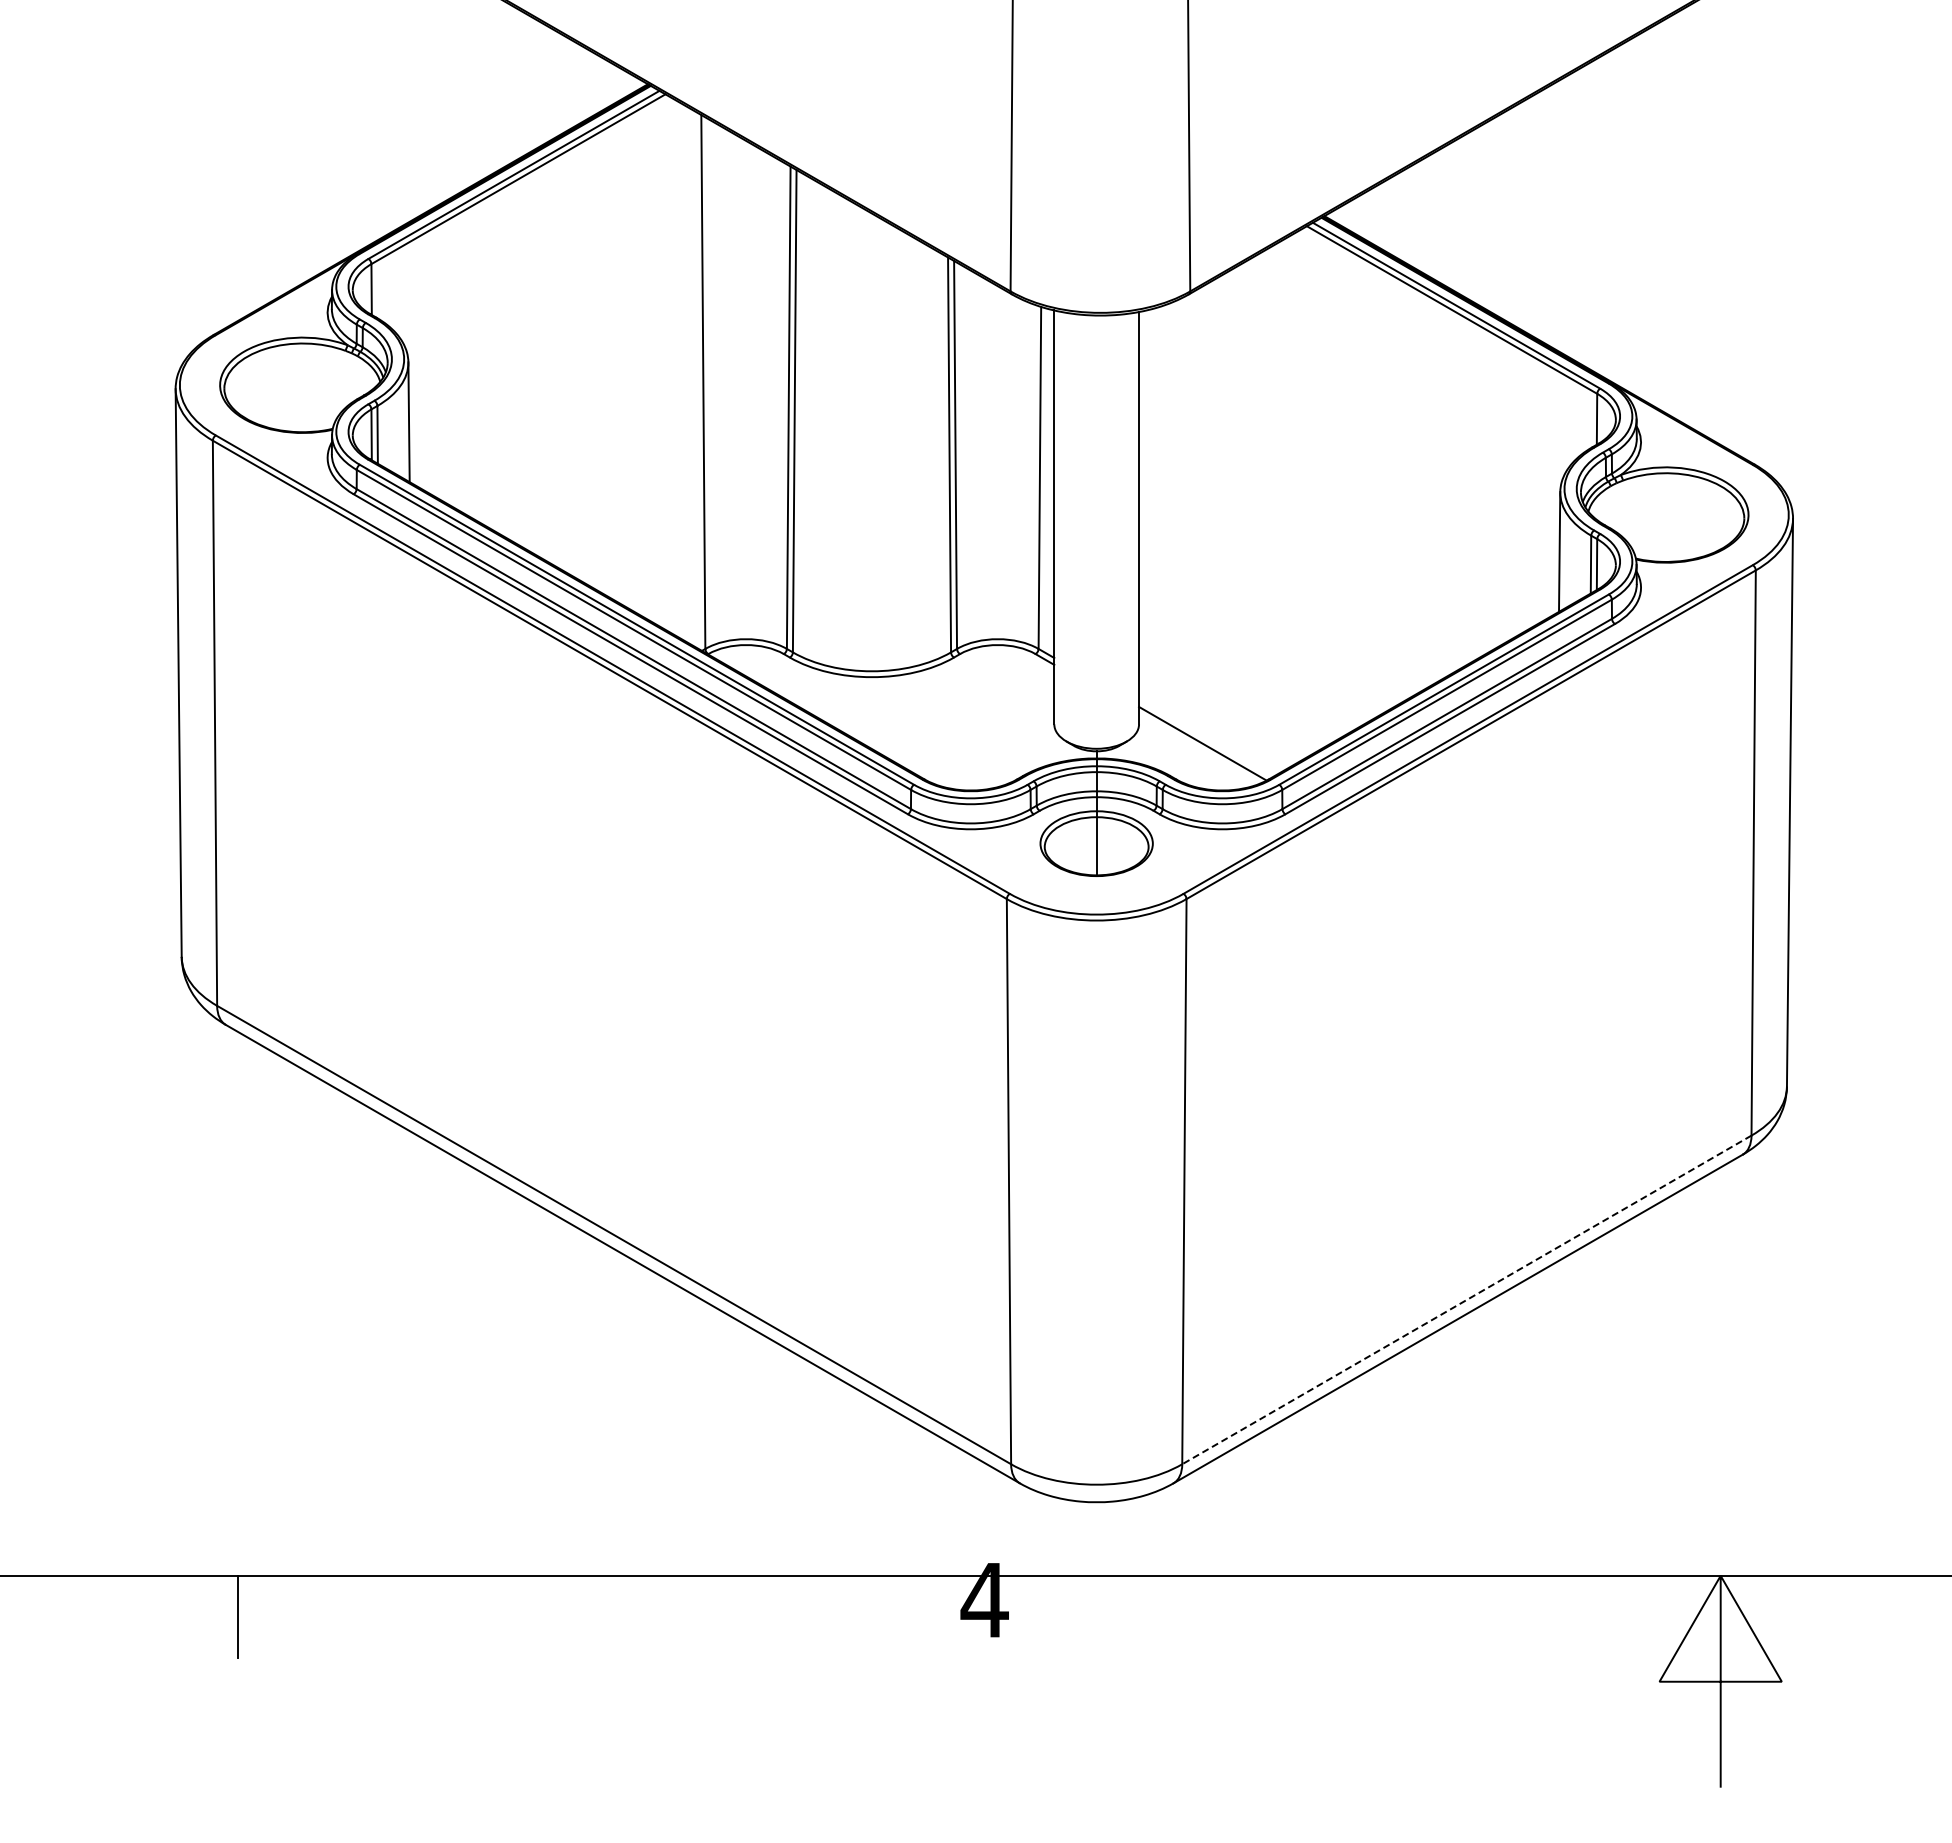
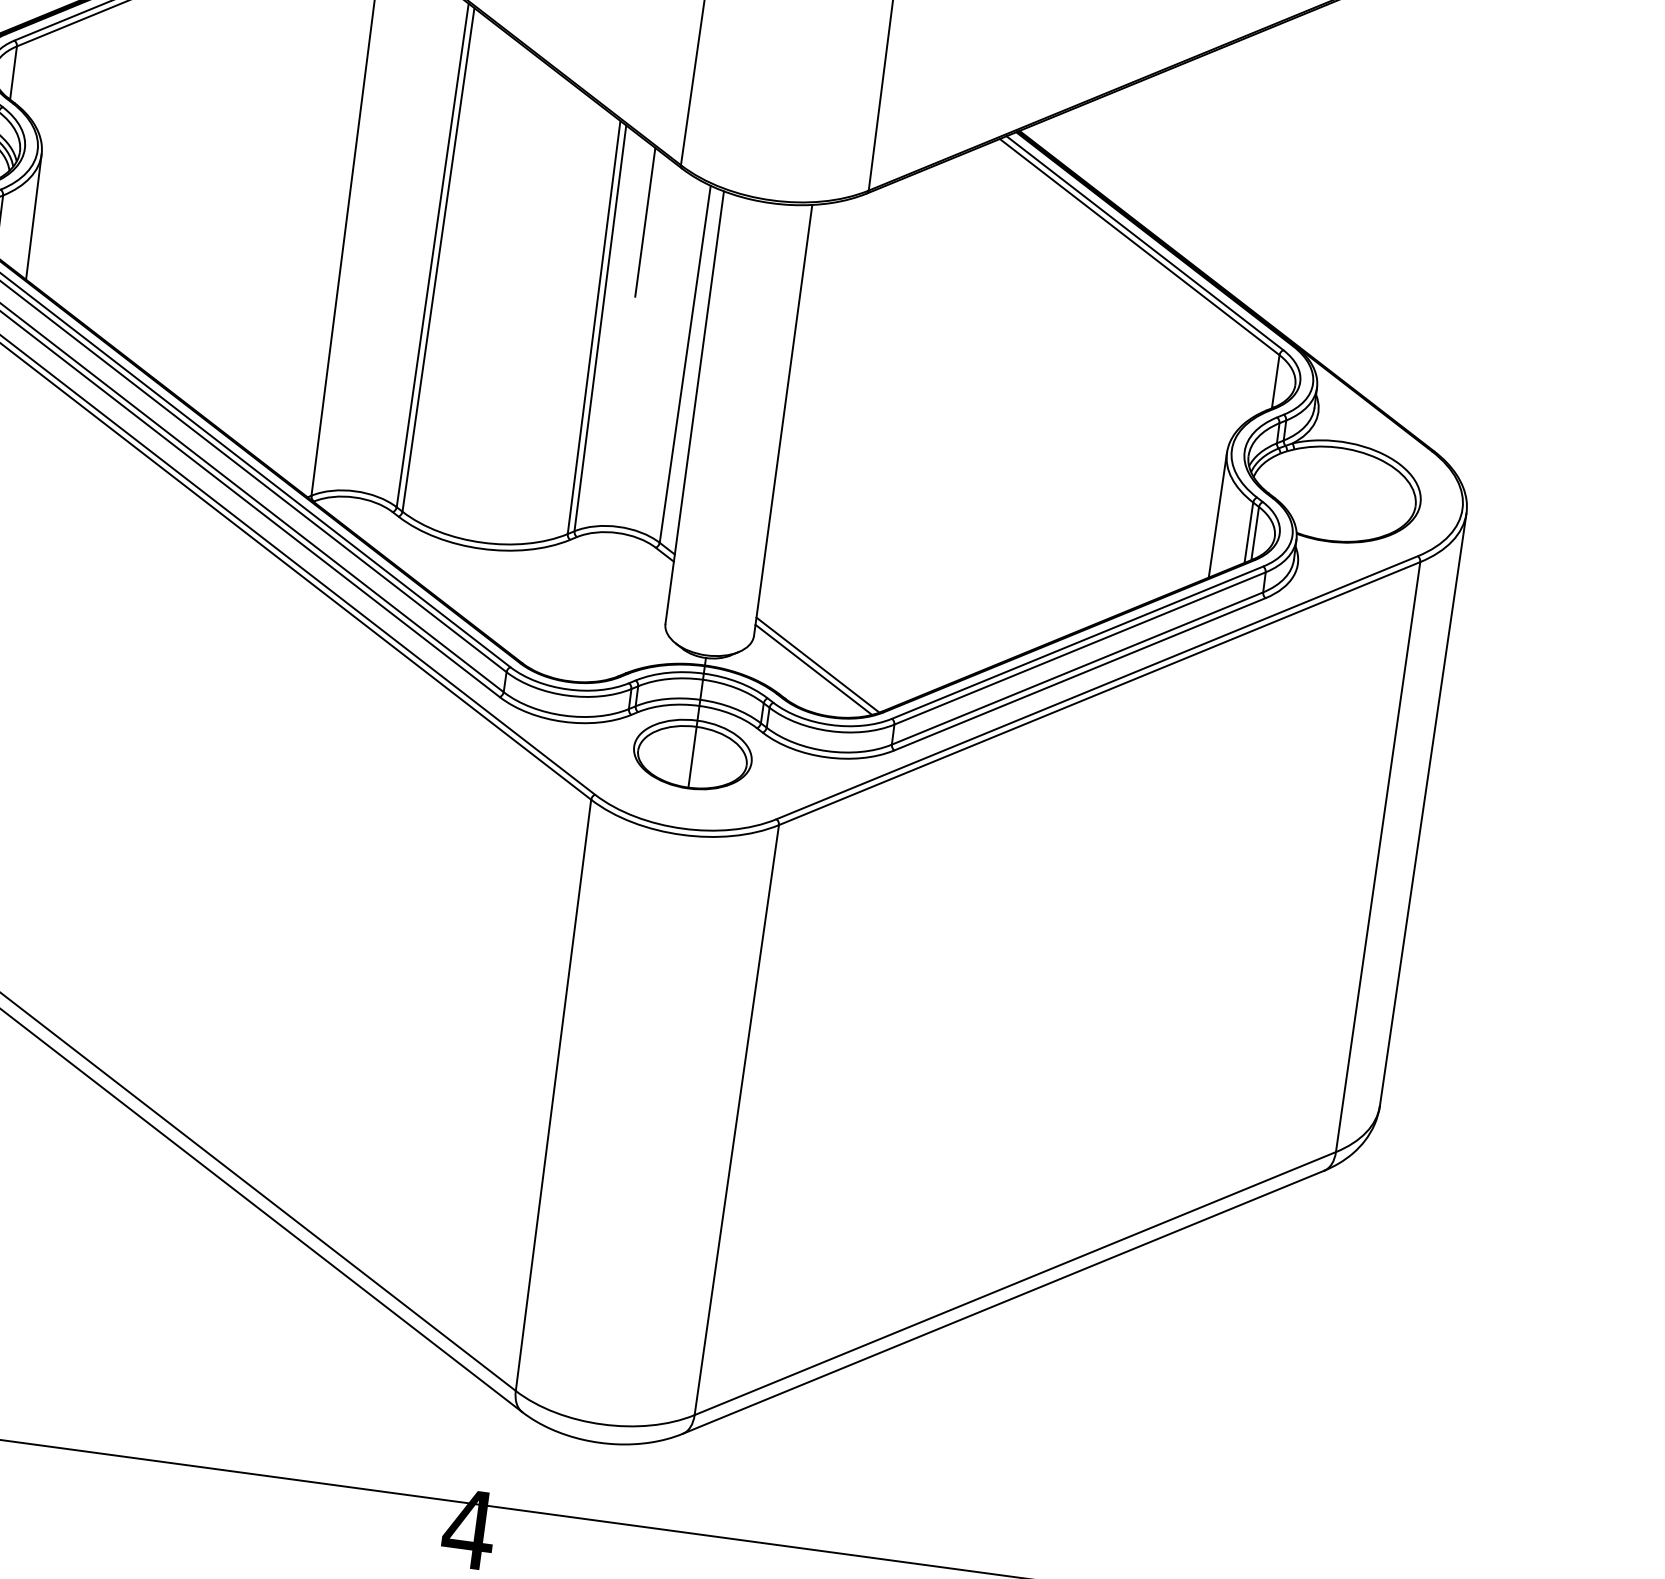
line: (984, 349) -> (645, 222), added
line: (1199, 748) -> (813, 669), added
line: (1466, 1299) -> (1014, 1283), dashed -> solid

